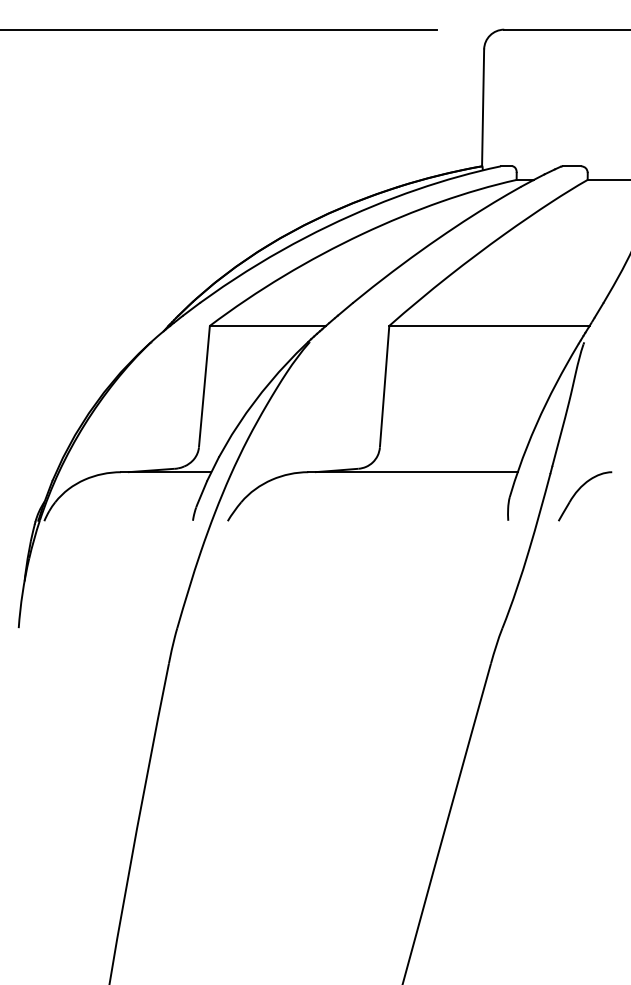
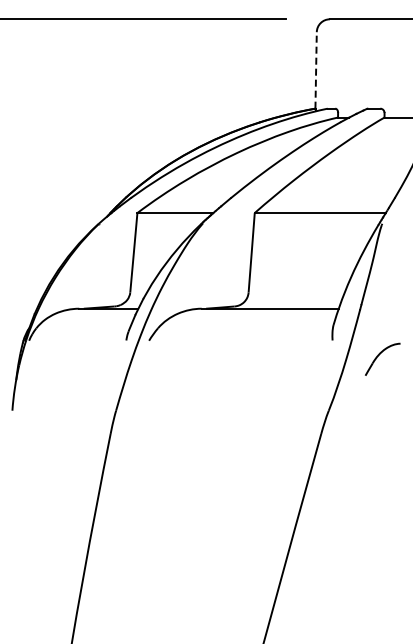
line: (483, 106) -> (316, 69), solid -> dashed
part: (584, 494) -> (382, 358), moved

